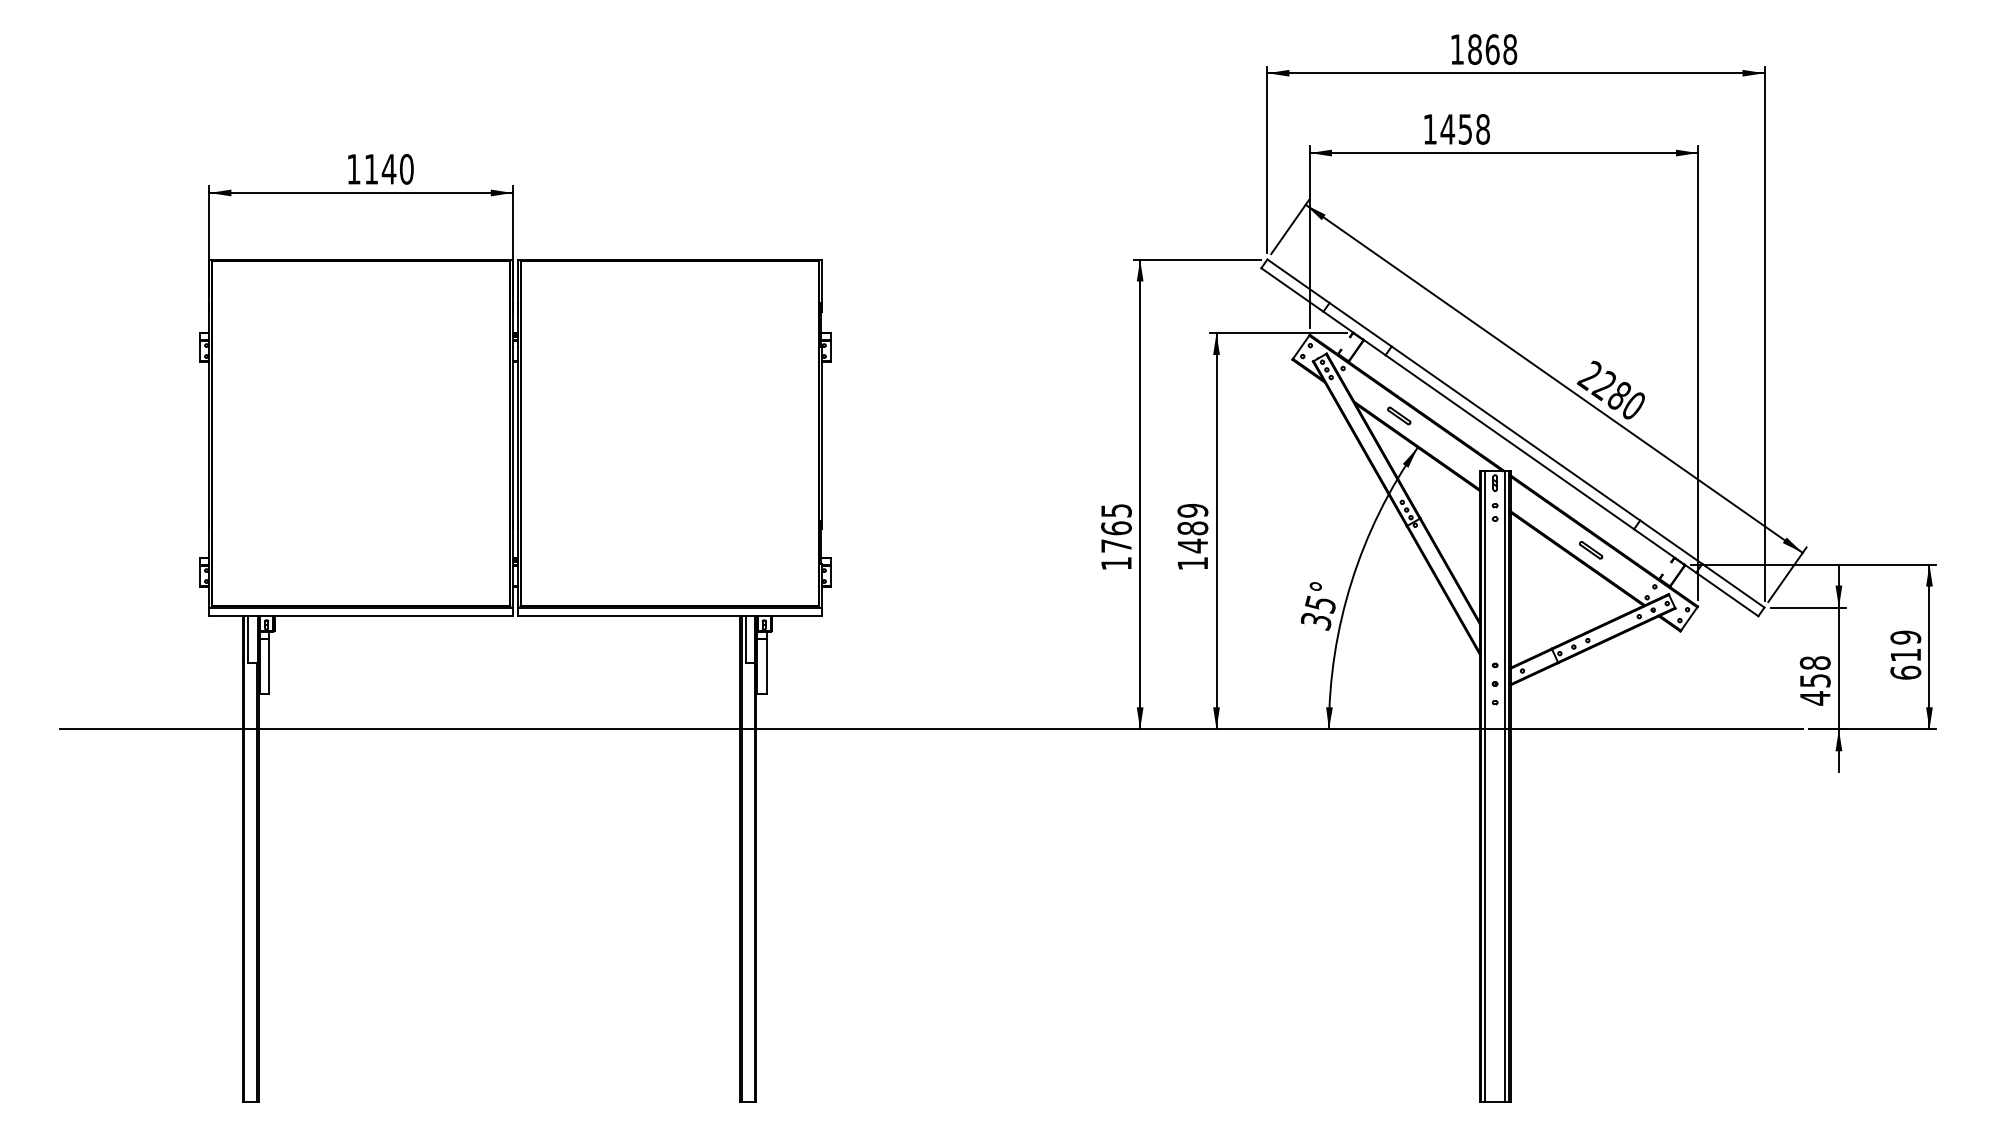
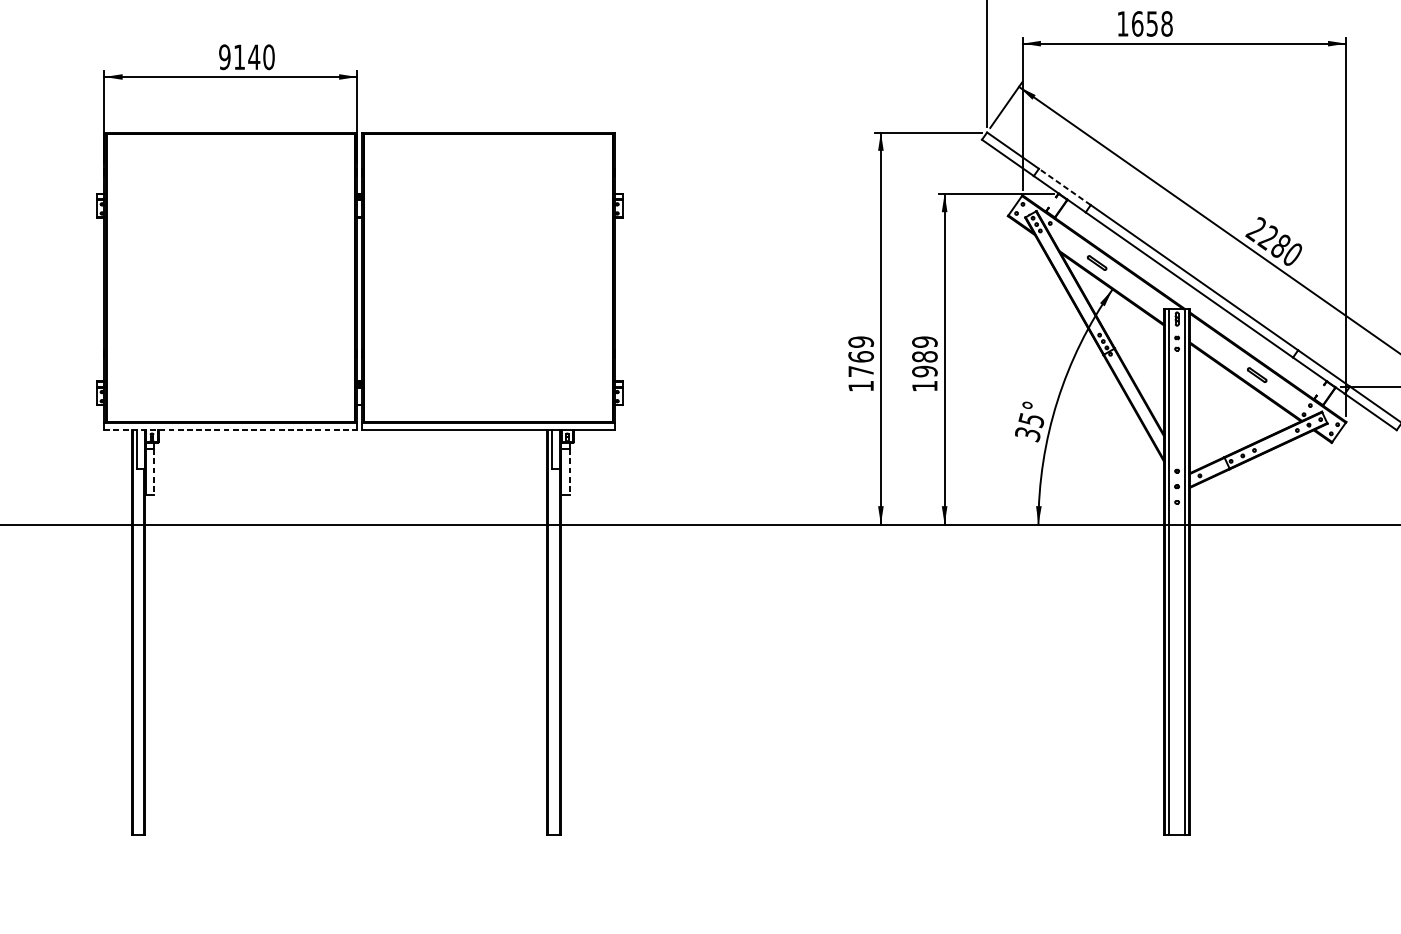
text: (1447, 129) -> (1137, 24), 1458 -> 1658
text: (353, 168) -> (224, 56), 1140 -> 9140
line: (1360, 324) -> (1064, 186), solid -> dashed
text: (1116, 510) -> (861, 341), 1765 -> 1769
text: (1192, 545) -> (924, 371), 1489 -> 1989
line: (361, 616) -> (231, 430), solid -> dashed
line: (269, 666) -> (154, 472), solid -> dashed
line: (766, 666) -> (569, 472), solid -> dashed

